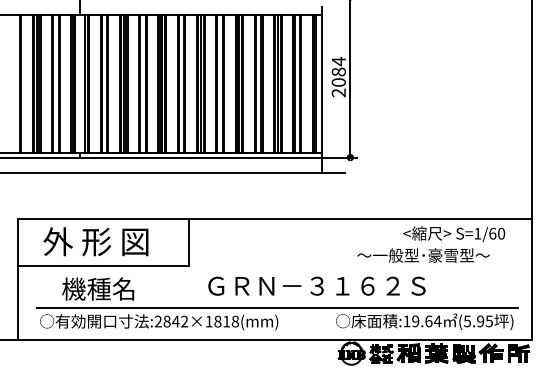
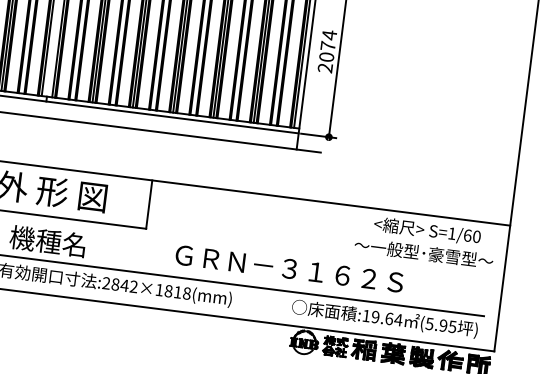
text: (338, 71) -> (327, 45), 2084 -> 2074
text: (423, 255) -> (423, 253), moved
text: (316, 285) -> (289, 268), moved

